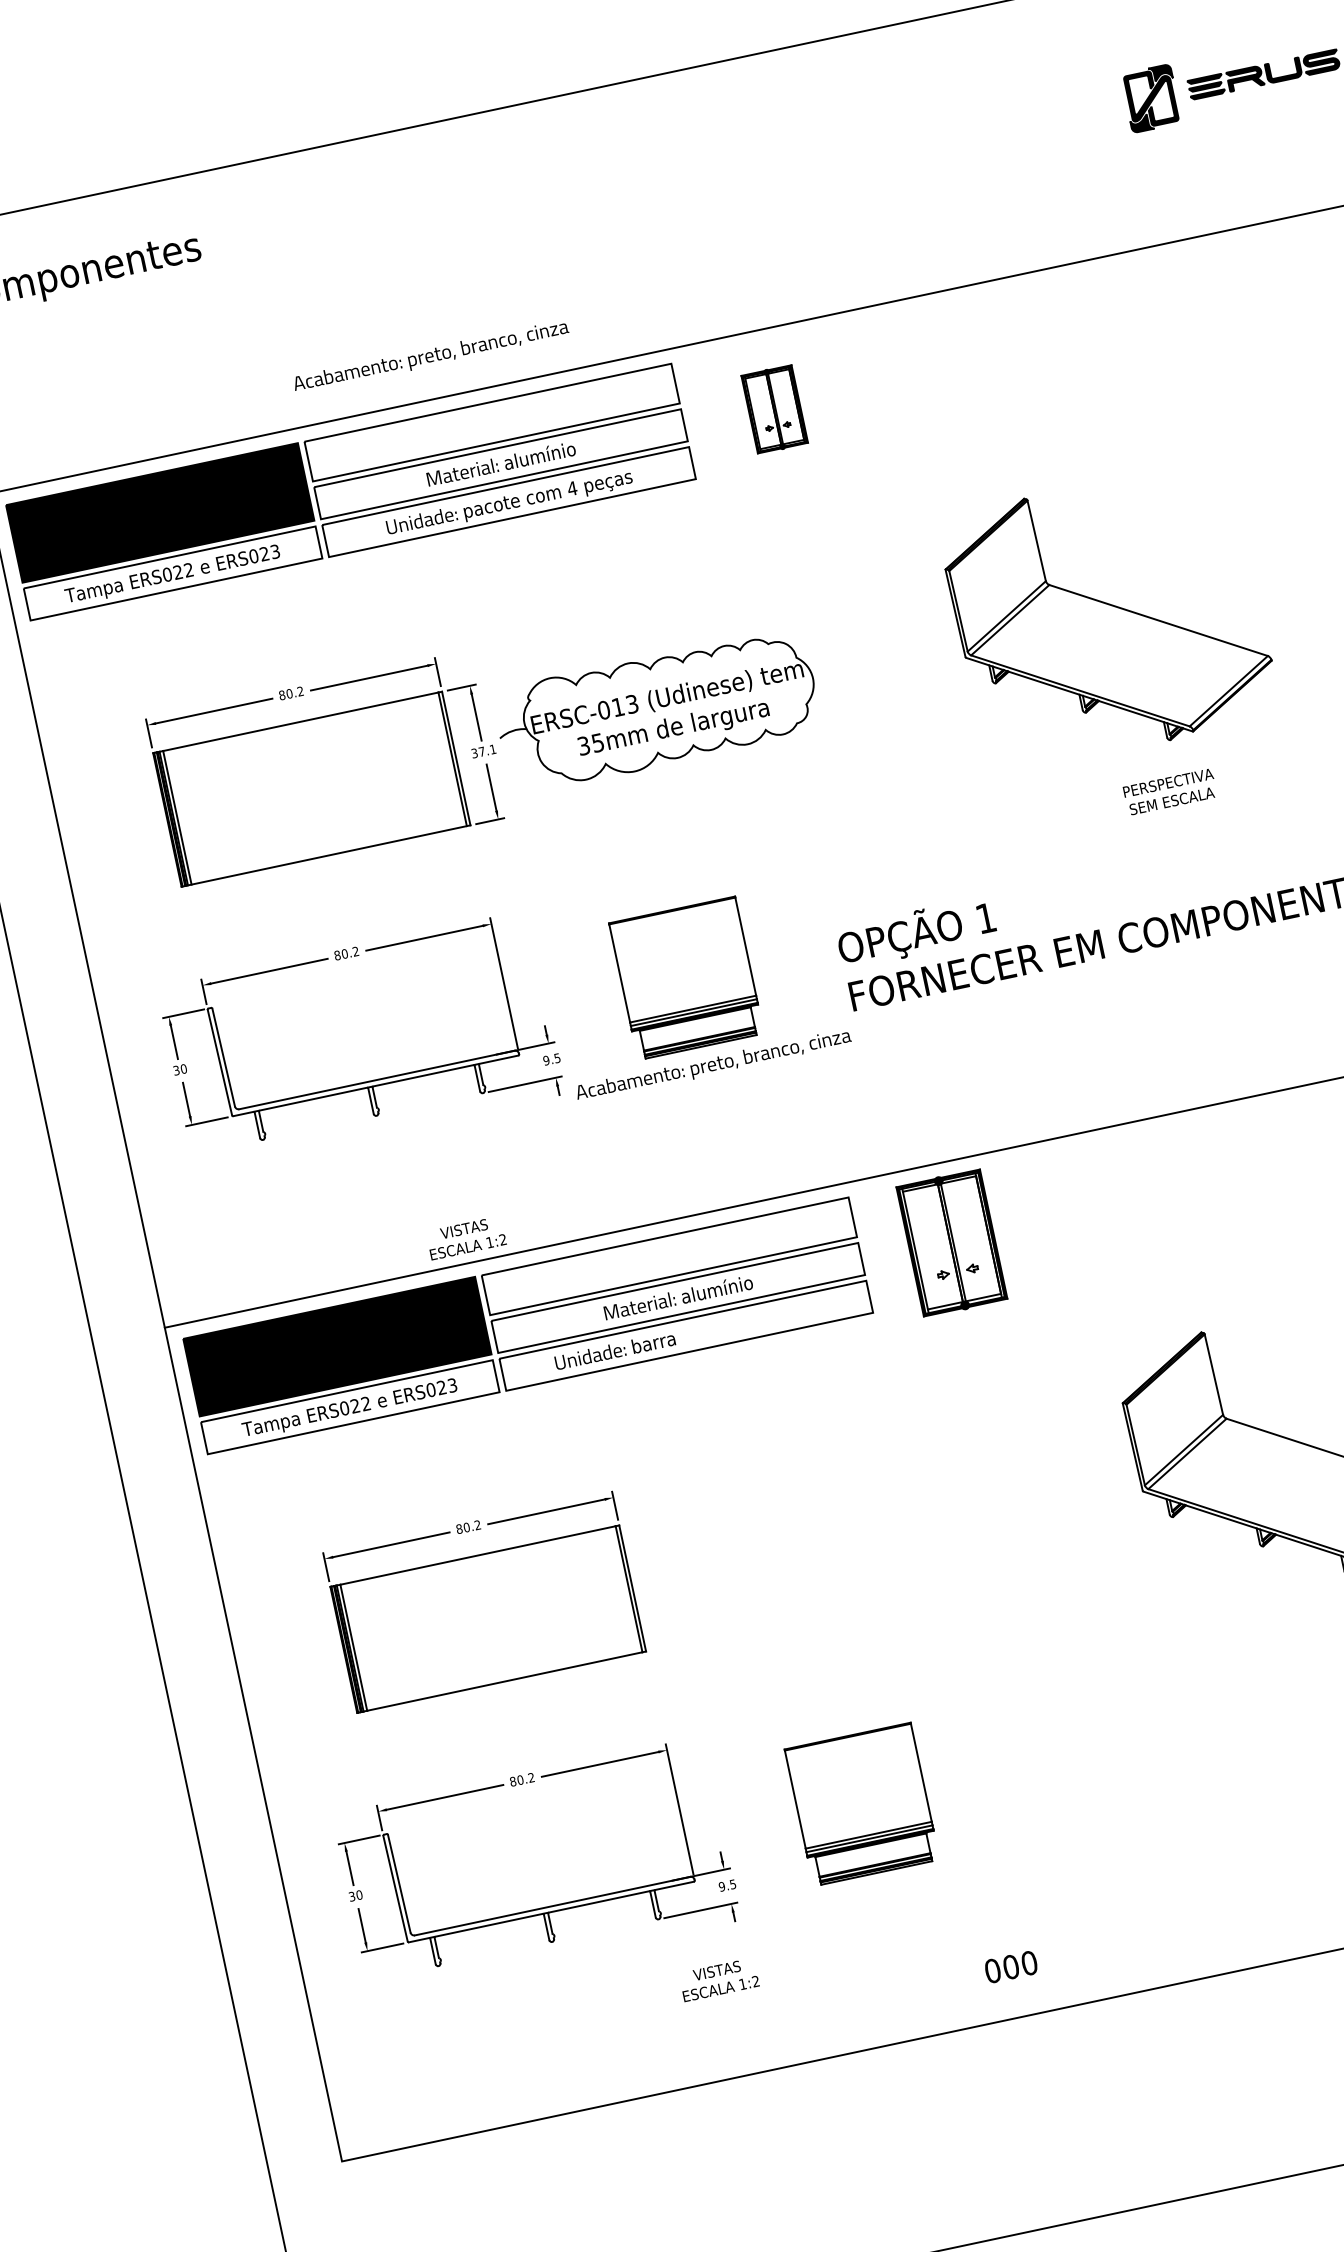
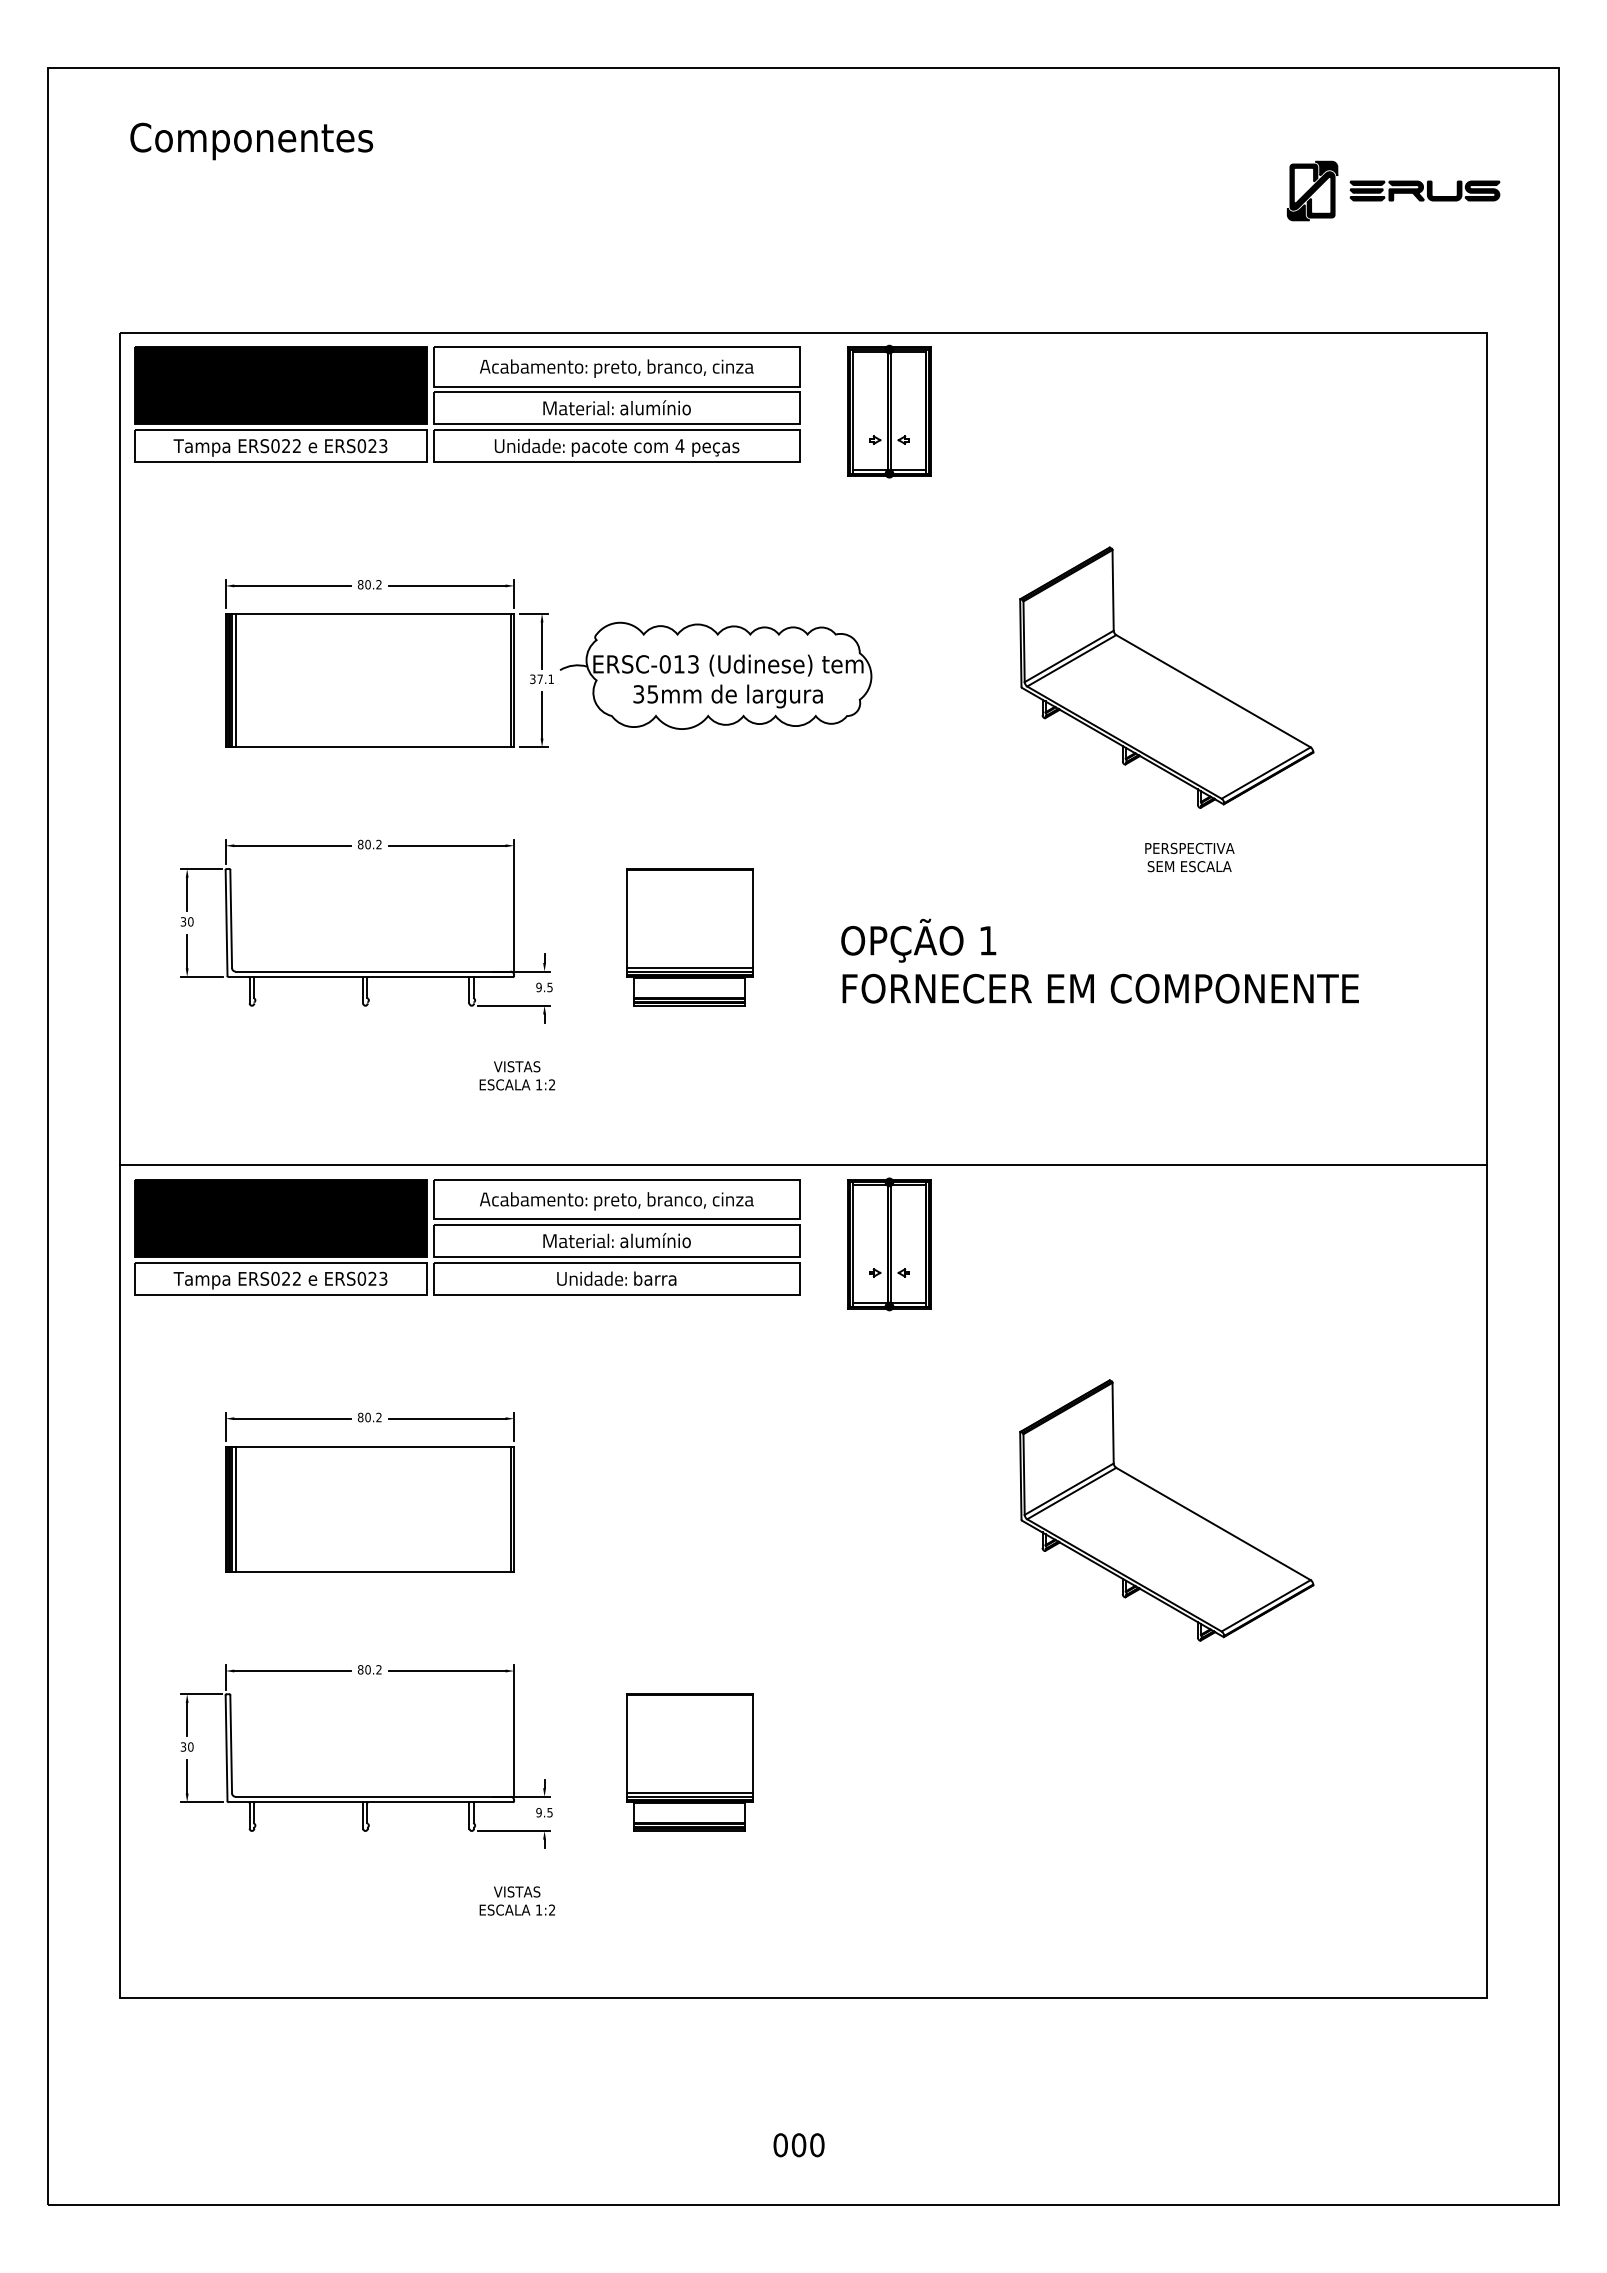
text: (430, 356) -> (616, 368), moved
part: (774, 409) -> (889, 411), size x1.67
text: (713, 1065) -> (616, 1201), moved
text: (466, 1237) -> (517, 1075), moved
text: (614, 1350) -> (616, 1278), moved
text: (1010, 1967) -> (798, 2145), moved

